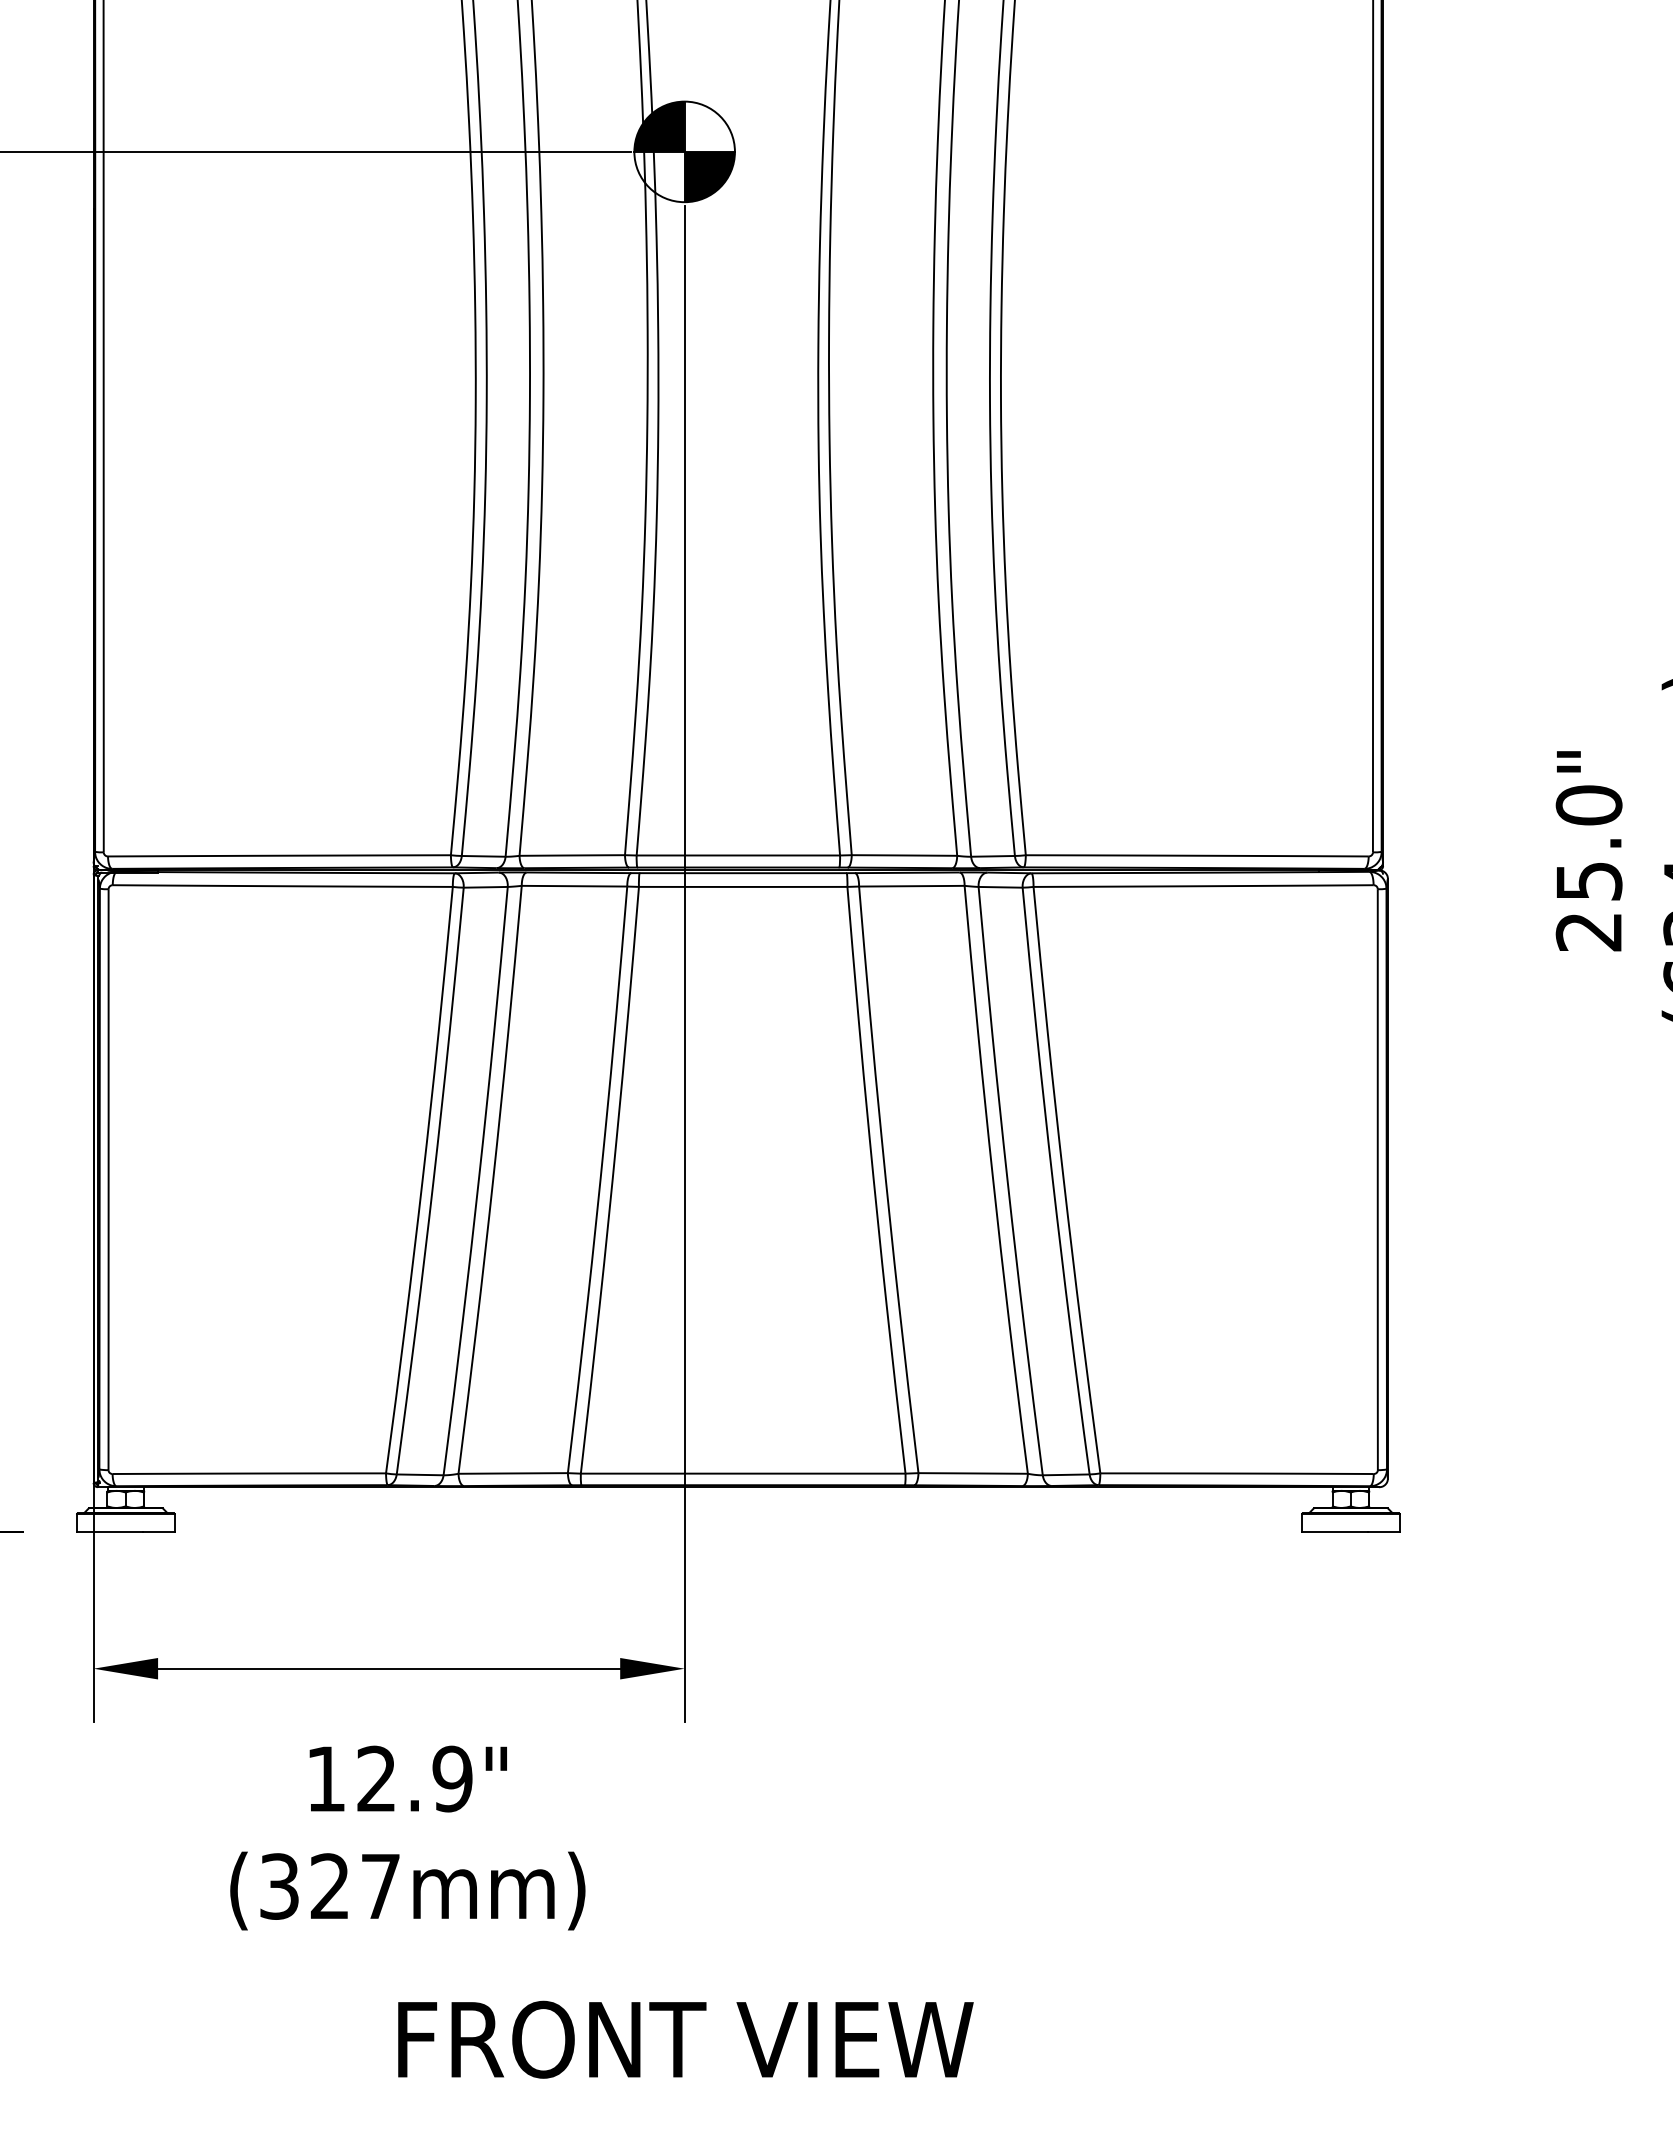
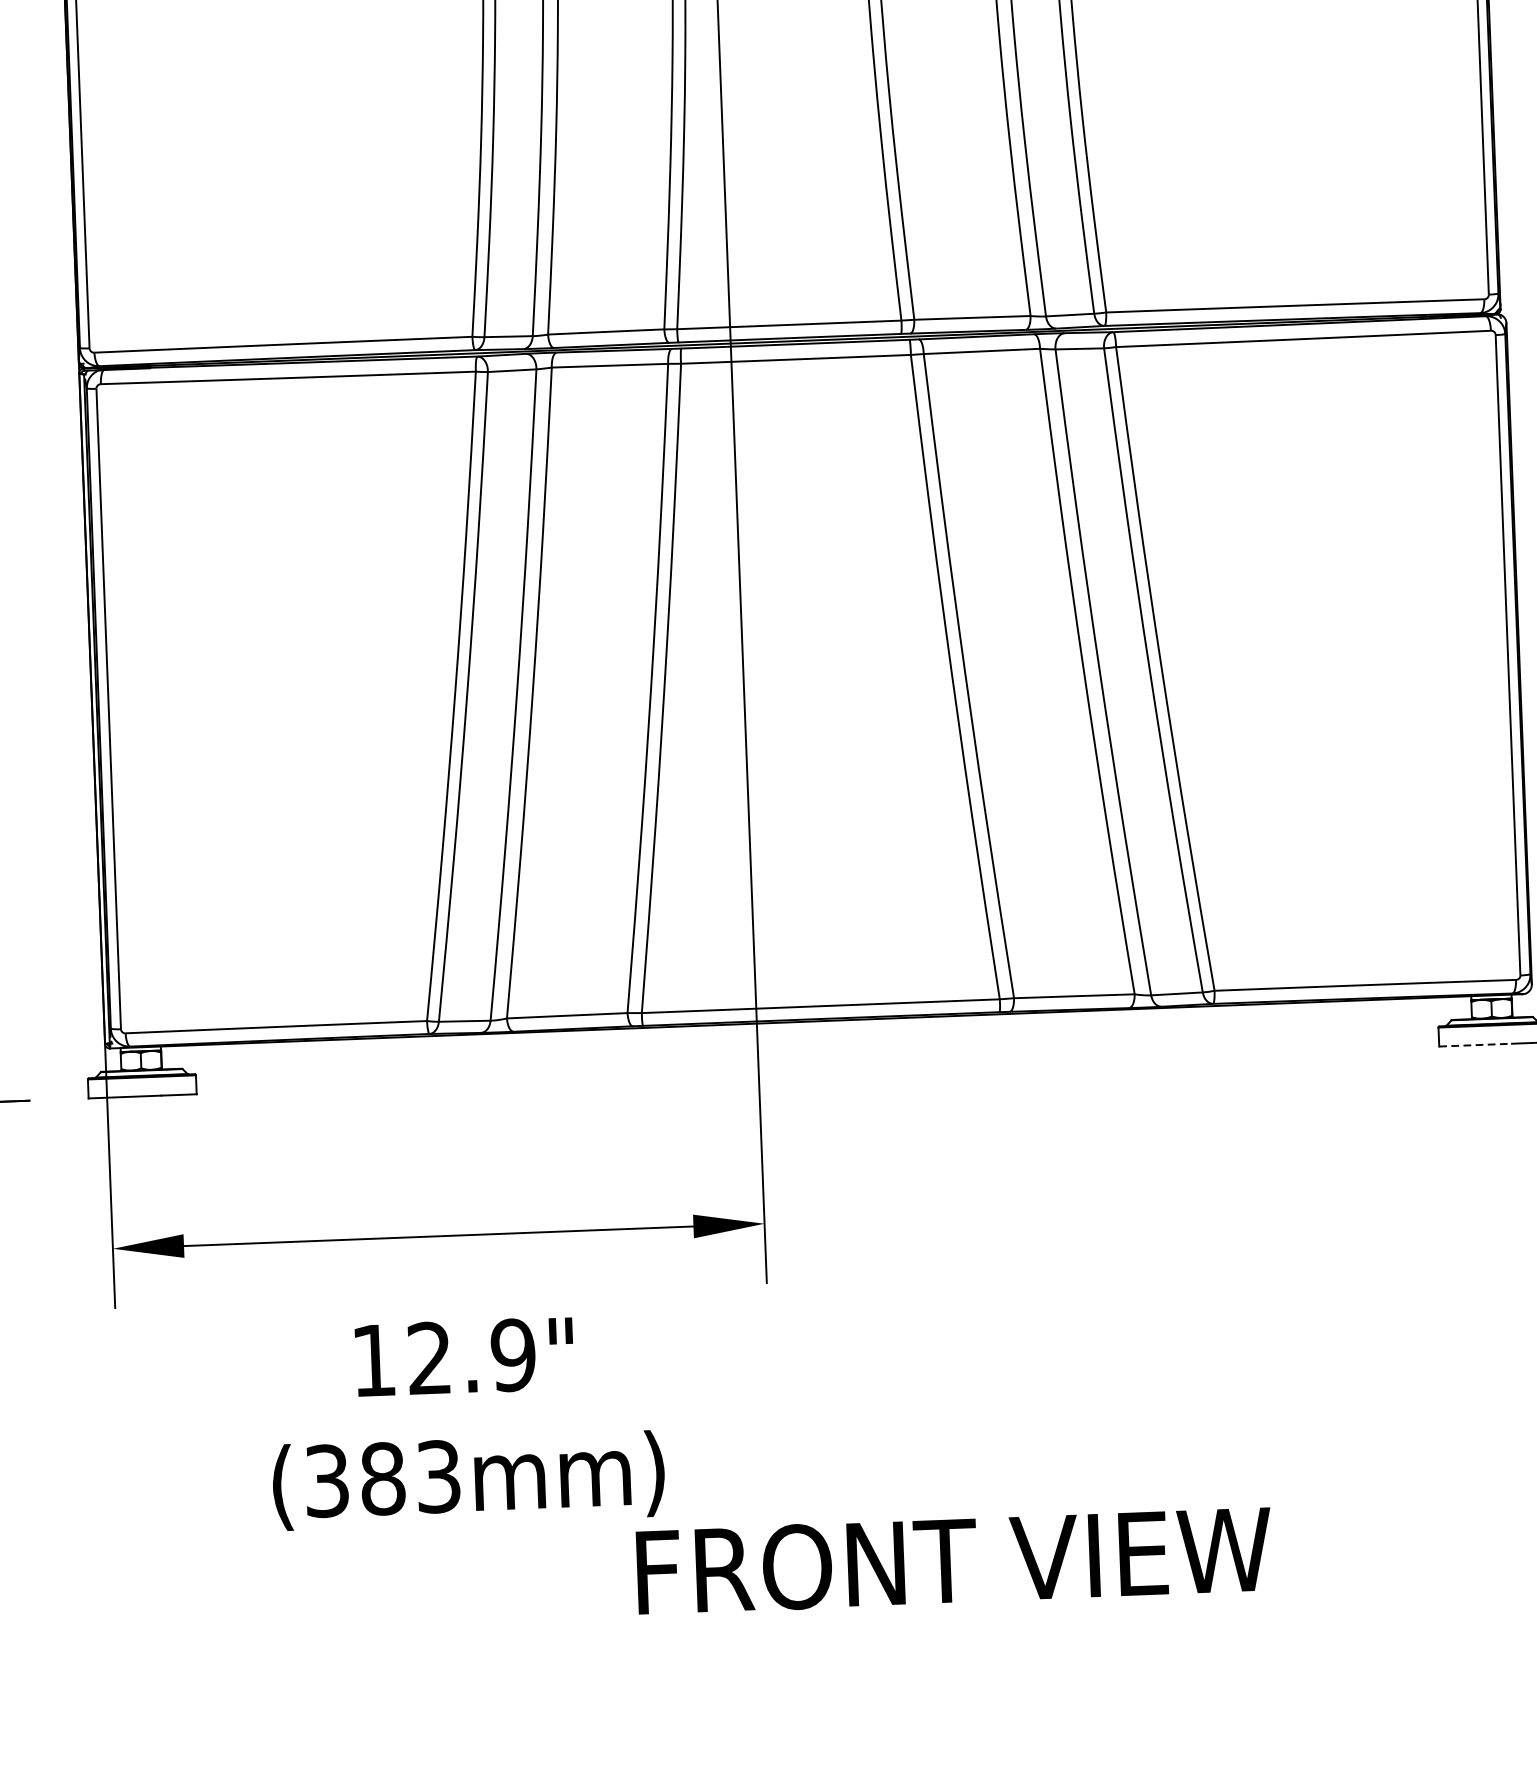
line: (1334, 1531) -> (1475, 1044), solid -> dashed
text: (354, 1886) -> (409, 1477), (327mm) -> (383mm)
text: (685, 2039) -> (953, 1560), moved

